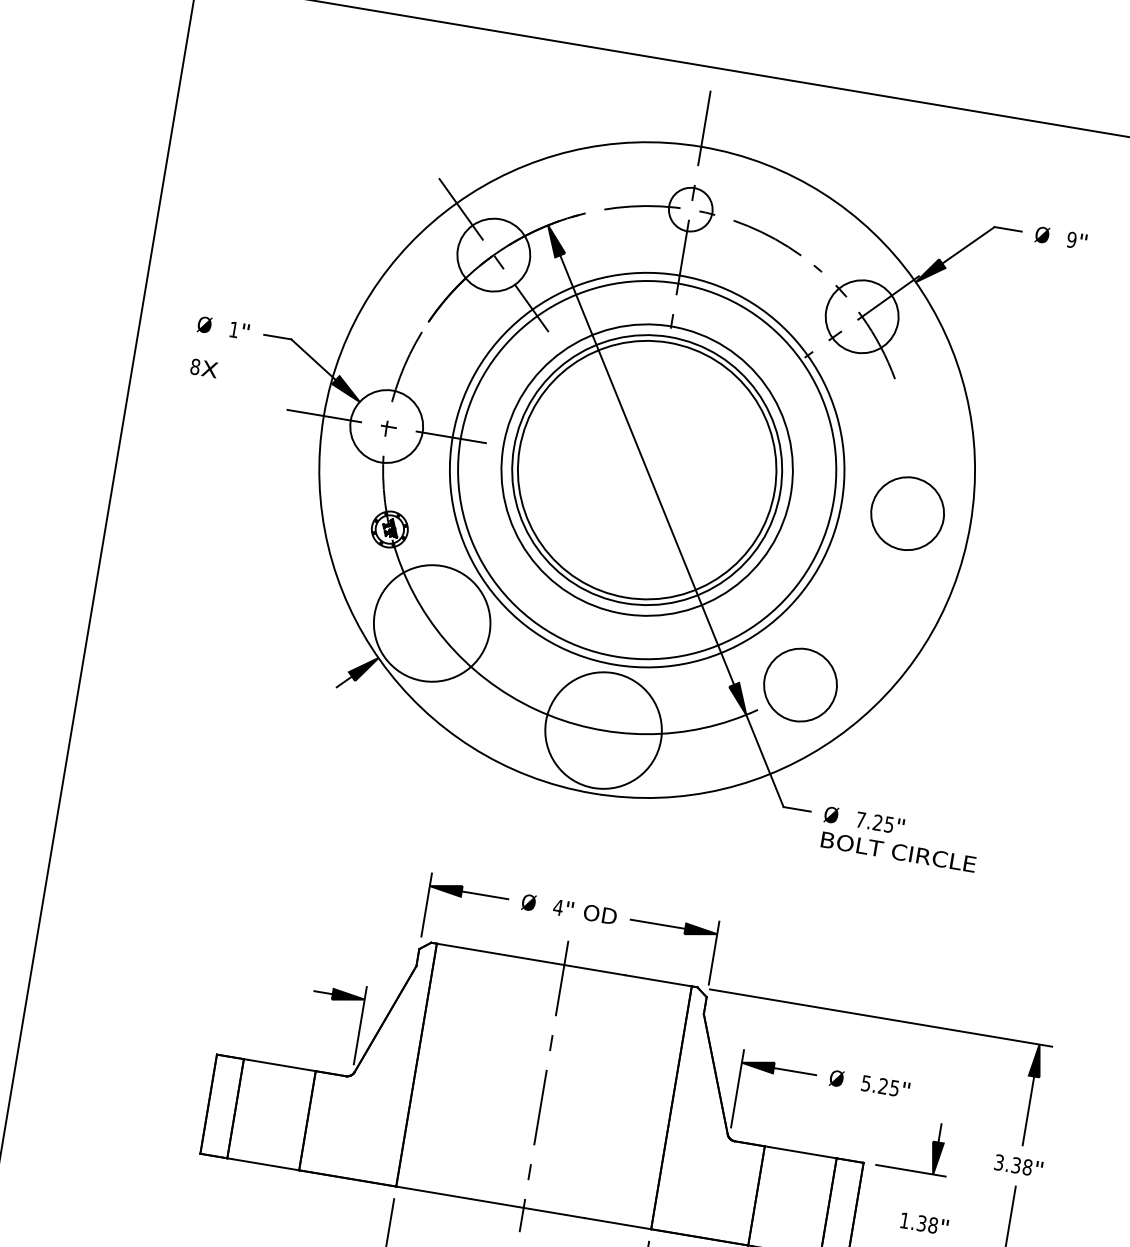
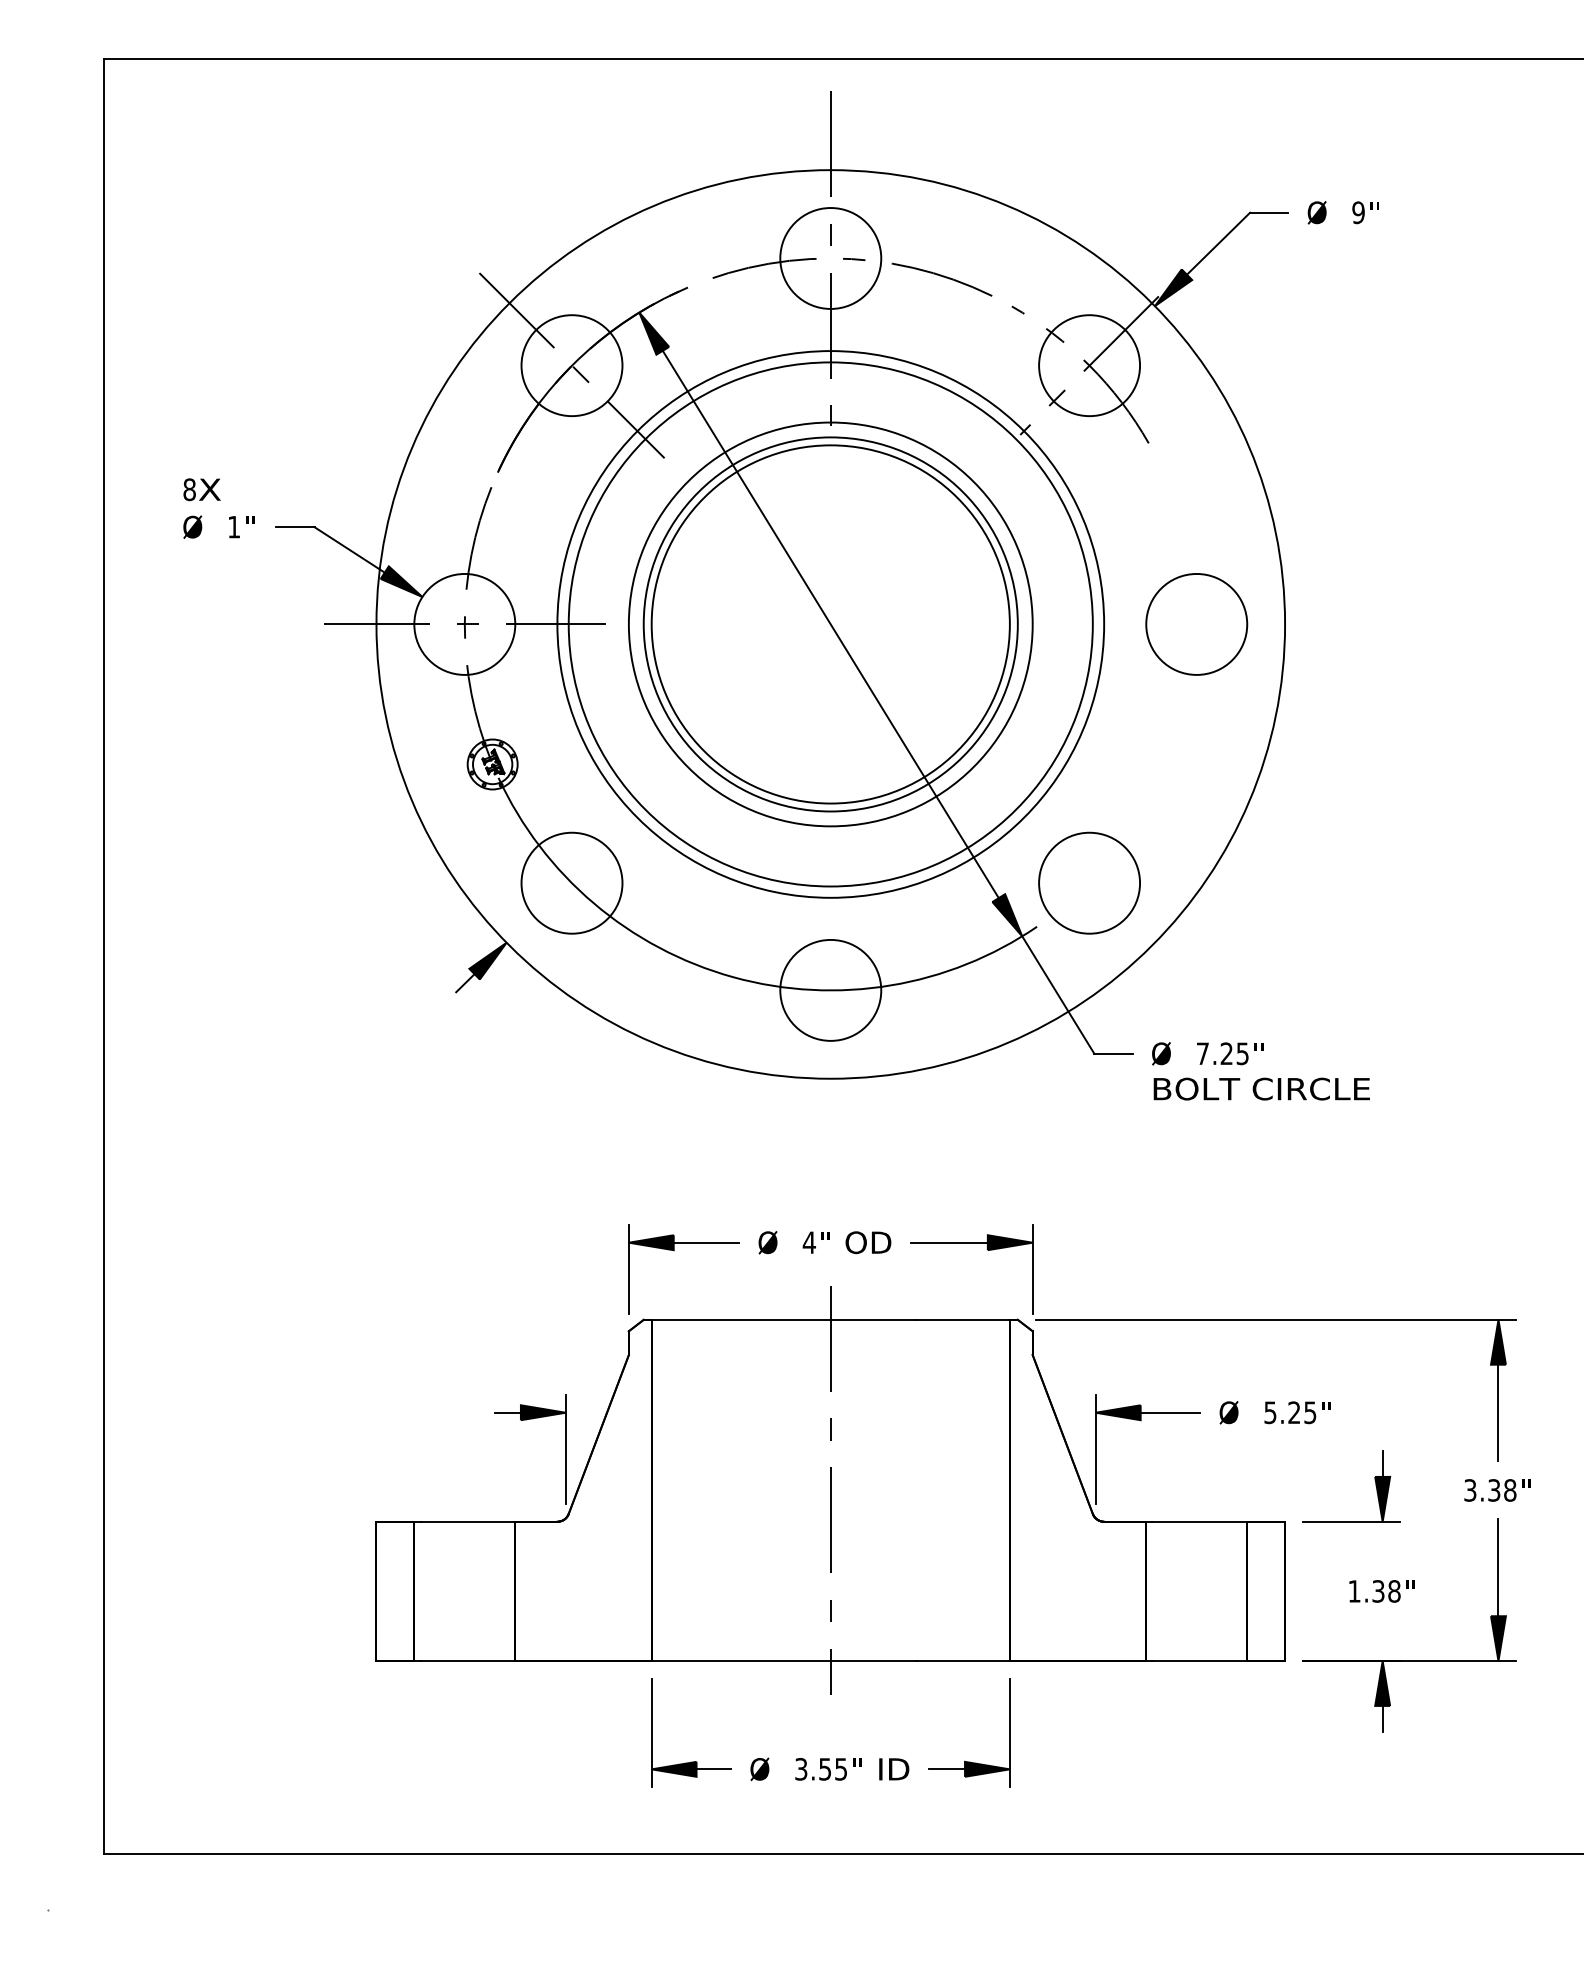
circle: (690, 209) -> (830, 258), size x1.67
text: (203, 368) -> (201, 489), moved
circle: (431, 622) -> (571, 882), size x0.62
circle: (603, 729) -> (830, 989), size x0.62

